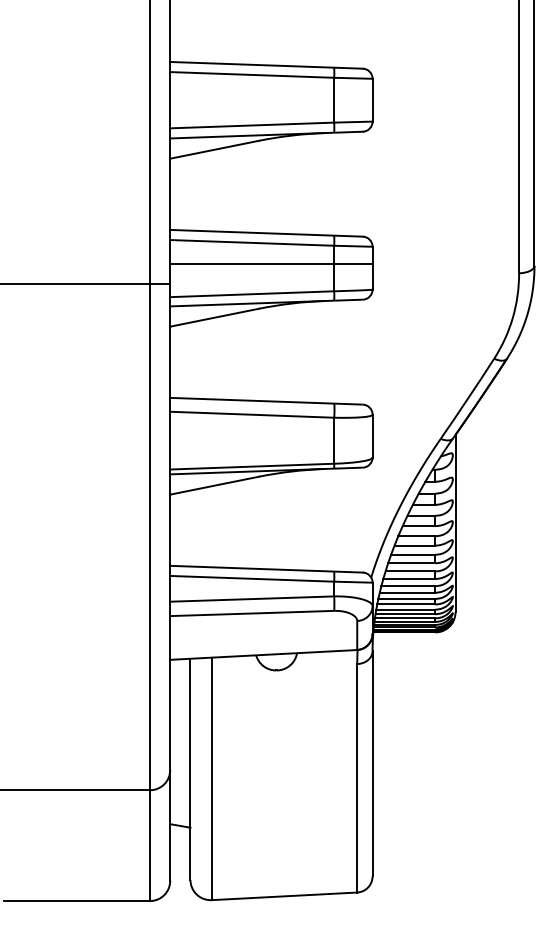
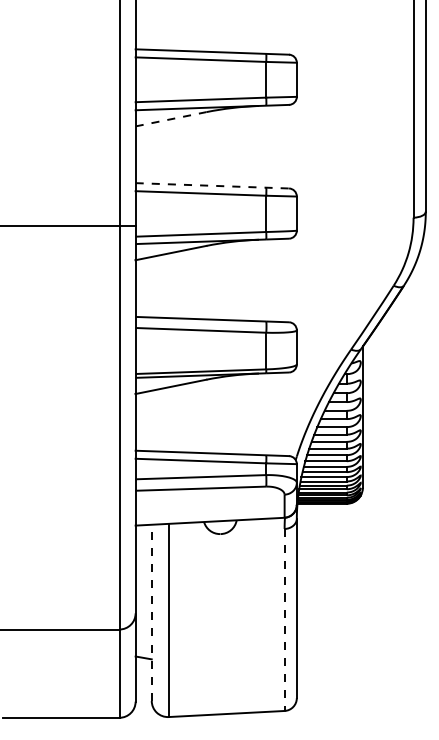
line: (215, 150) -> (171, 119), solid -> dashed
line: (266, 232) -> (212, 185), solid -> dashed
line: (270, 264) -> (215, 210), removed
line: (190, 768) -> (151, 612), solid -> dashed
line: (357, 777) -> (284, 619), solid -> dashed

